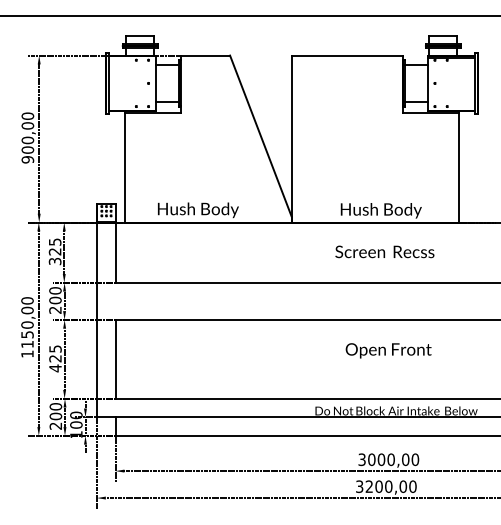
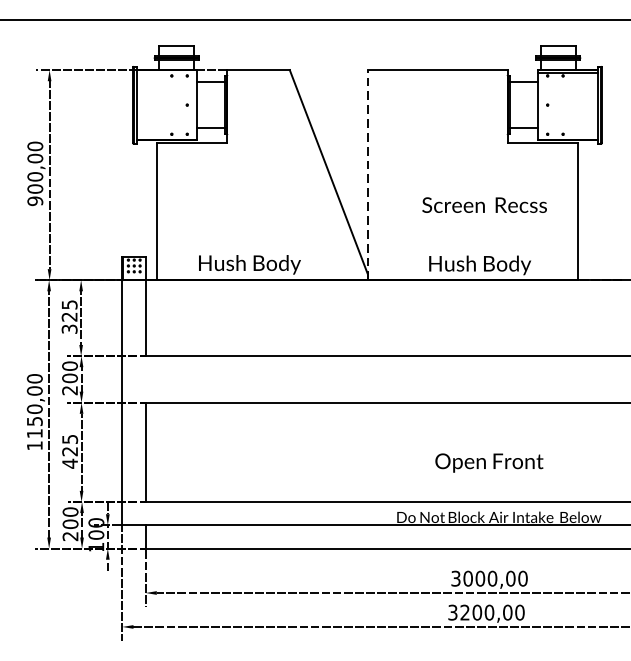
line: (291, 138) -> (367, 174), solid -> dashed
text: (384, 251) -> (484, 204), moved
text: (388, 350) -> (489, 462), moved

